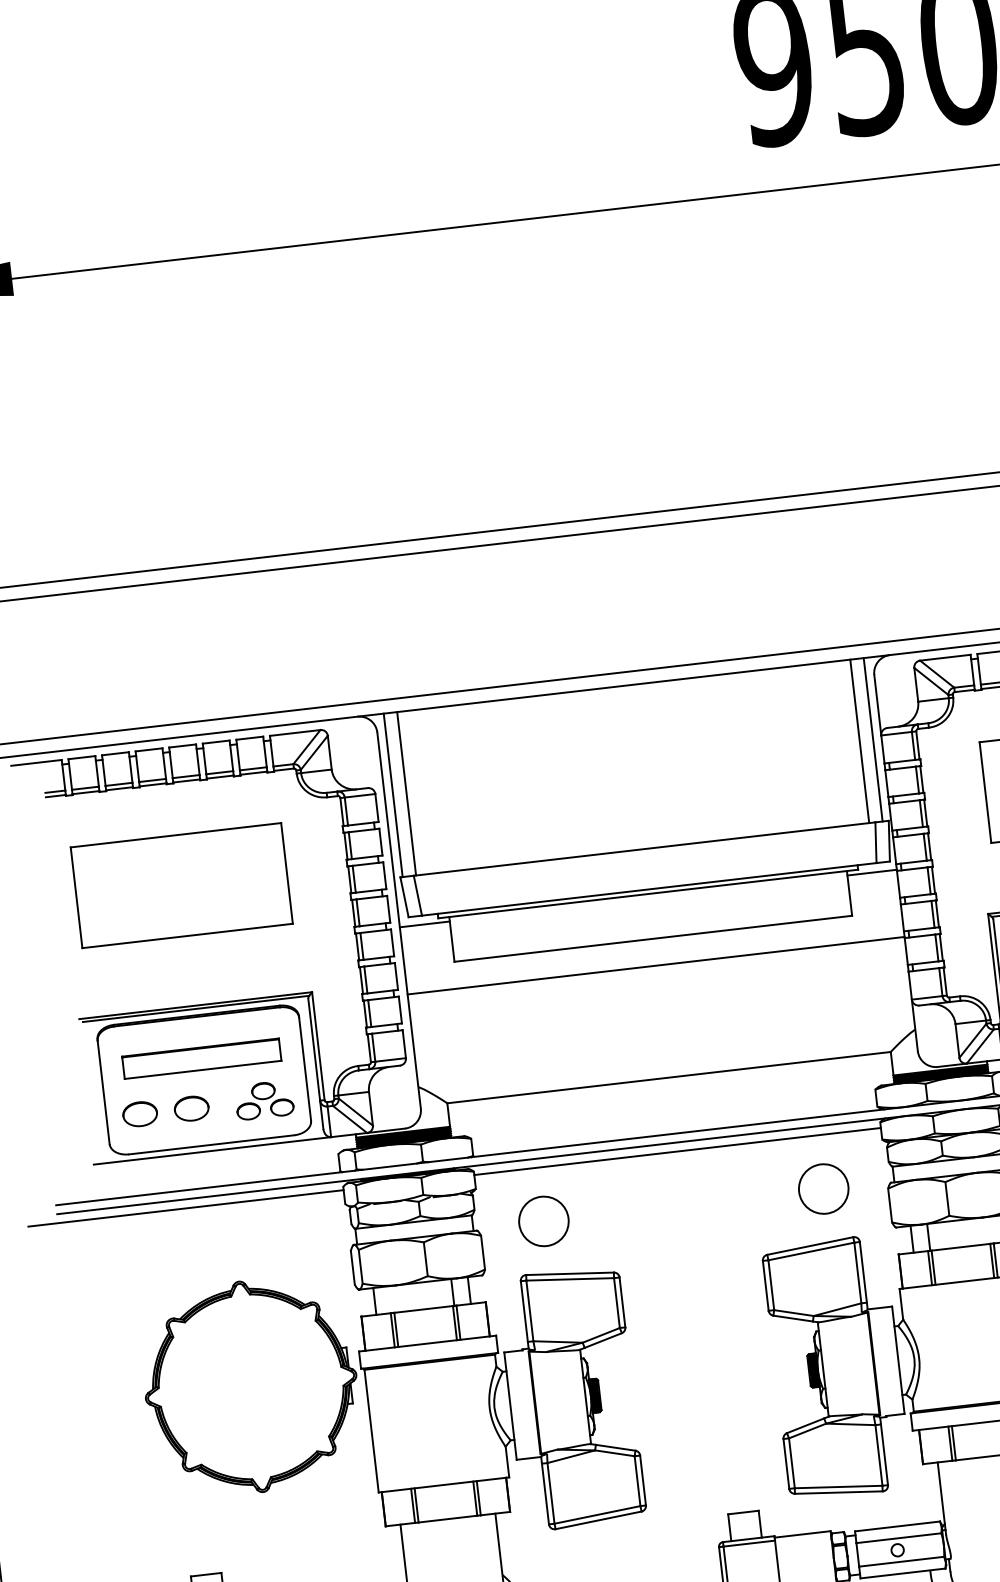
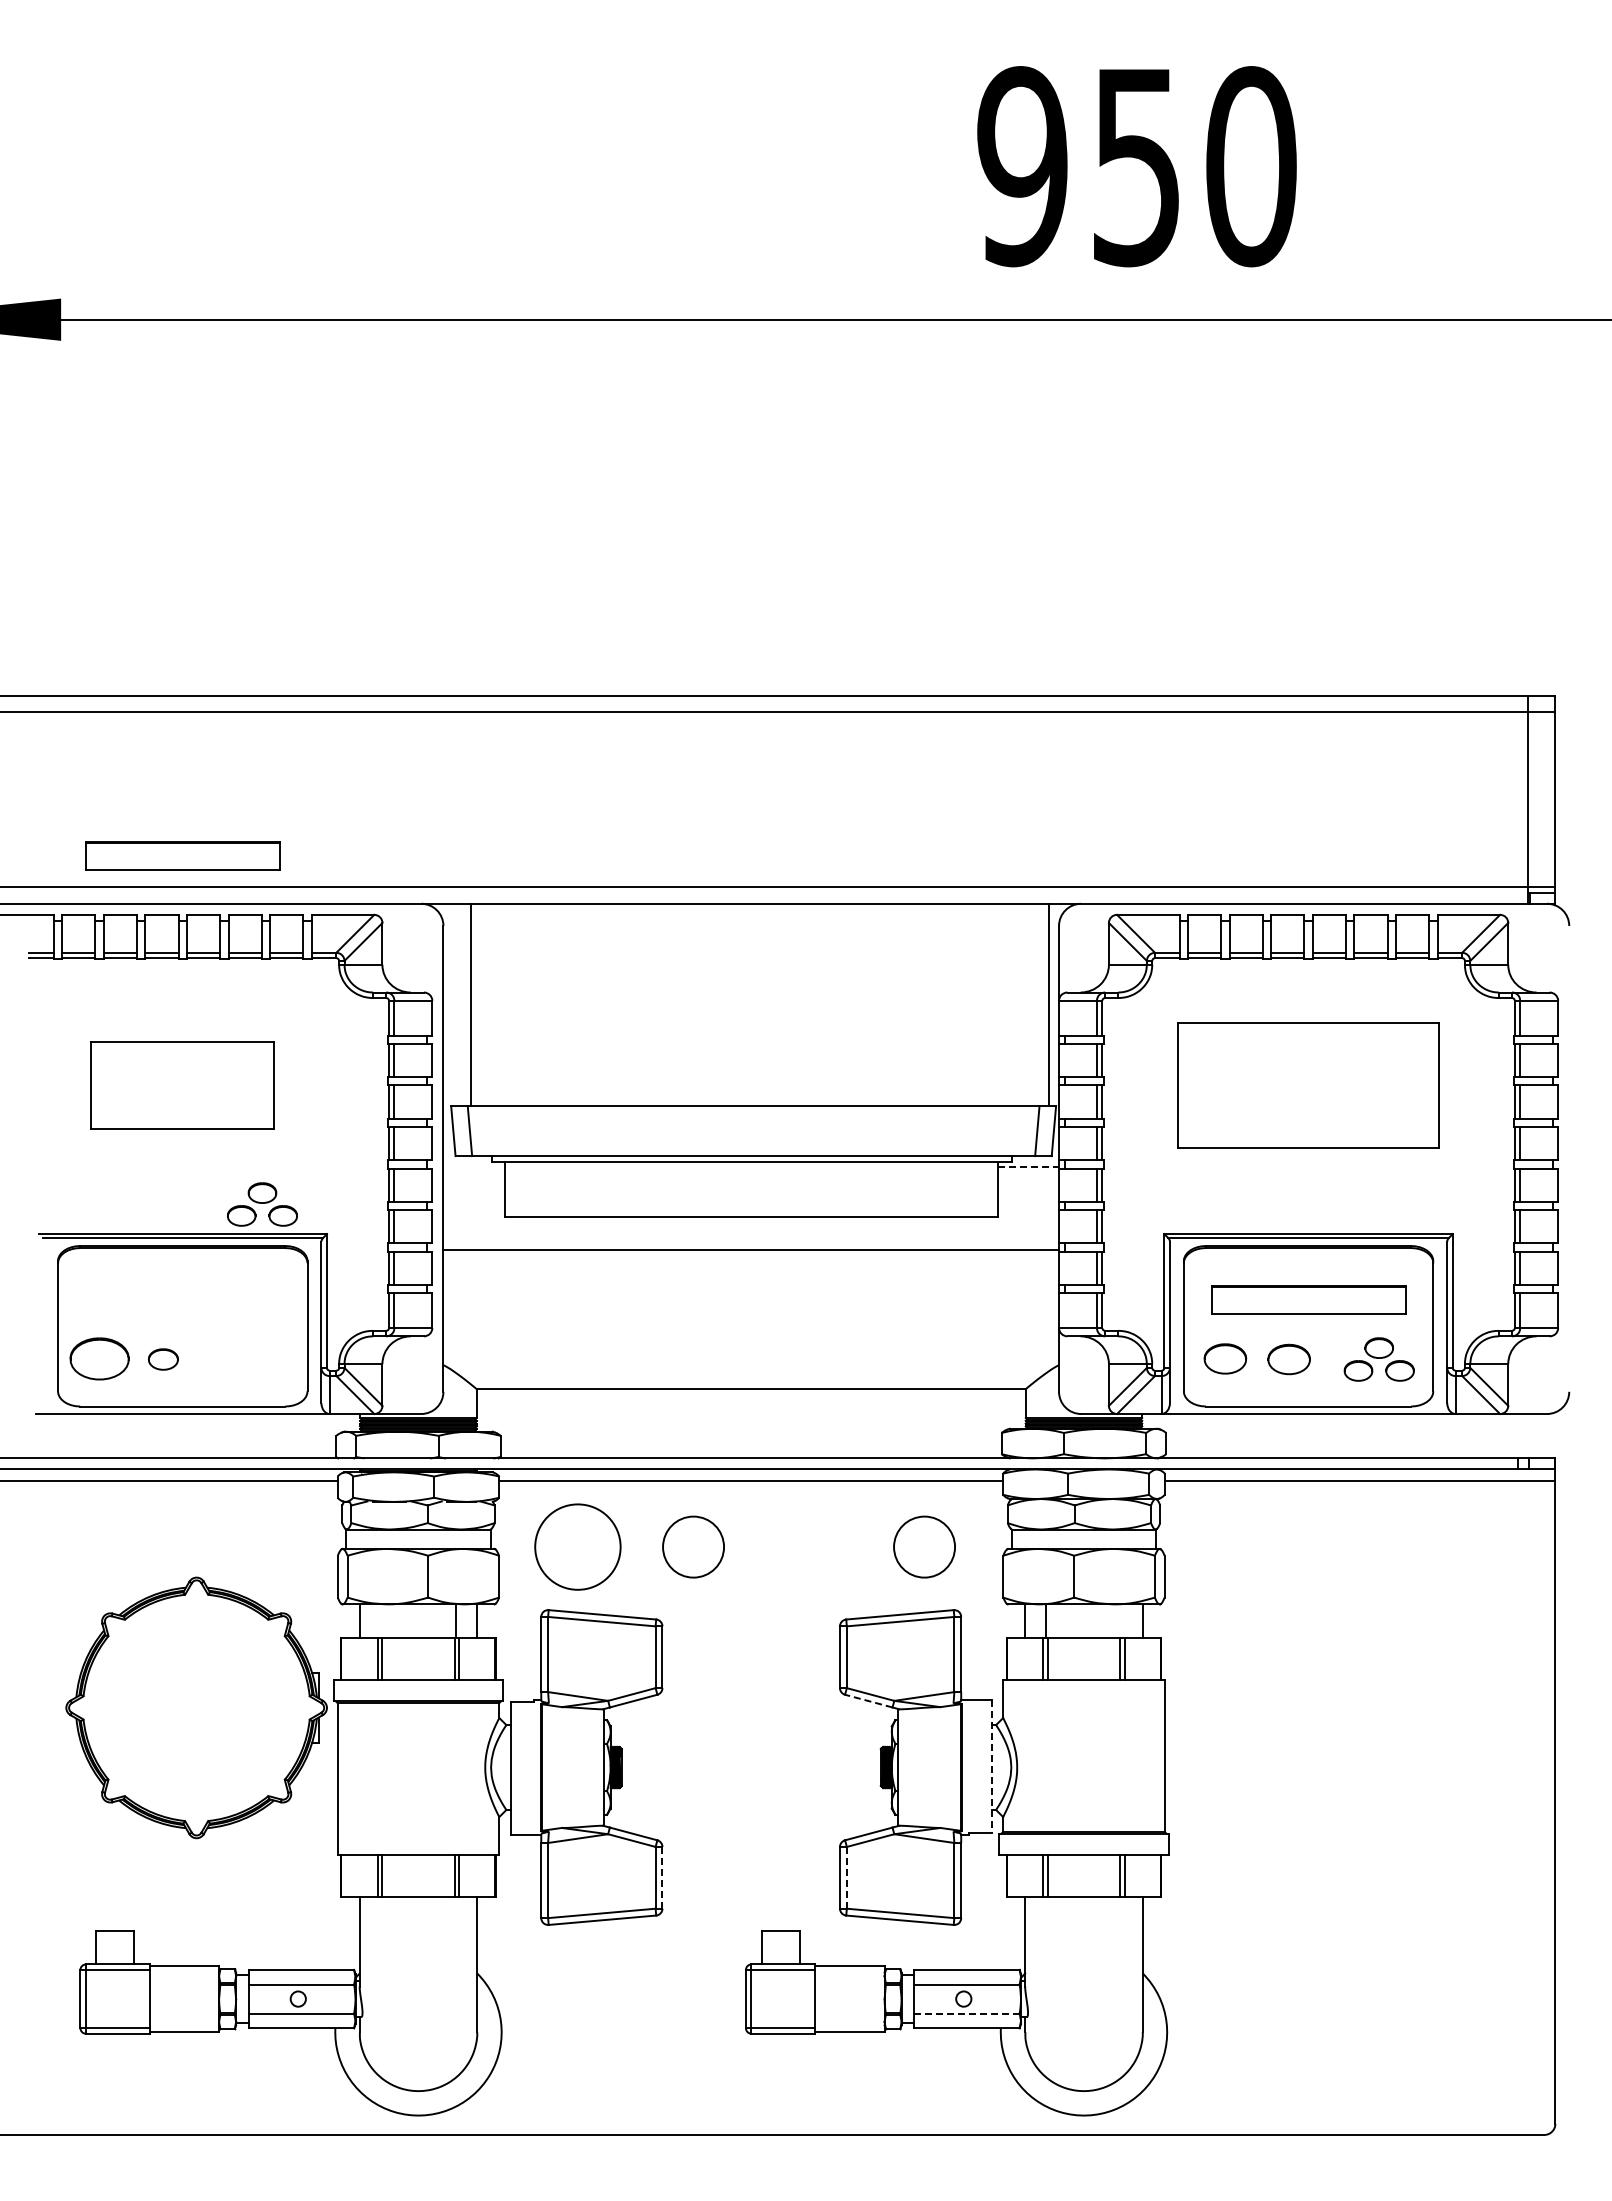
line: (859, 741) -> (1031, 1004), removed
line: (392, 794) -> (453, 1004), removed
line: (872, 872) -> (1028, 1167), solid -> dashed
part: (181, 885) -> (182, 1085), size x0.7
line: (424, 924) -> (474, 1167), removed
part: (201, 1058) -> (182, 855), moved
part: (264, 1100) -> (262, 1204), moved
part: (191, 1108) -> (163, 1359), size x0.7
part: (140, 1113) -> (99, 1358), size x1.4
circle: (637, 1210) -> (693, 1546), added
circle: (543, 1220) -> (577, 1546), size x1.4
line: (792, 1318) -> (868, 1701), solid -> dashed
line: (898, 1360) -> (991, 1767), solid -> dashed
line: (791, 1463) -> (846, 1877), solid -> dashed
line: (643, 1480) -> (662, 1877), solid -> dashed
line: (901, 1561) -> (967, 2013), solid -> dashed

